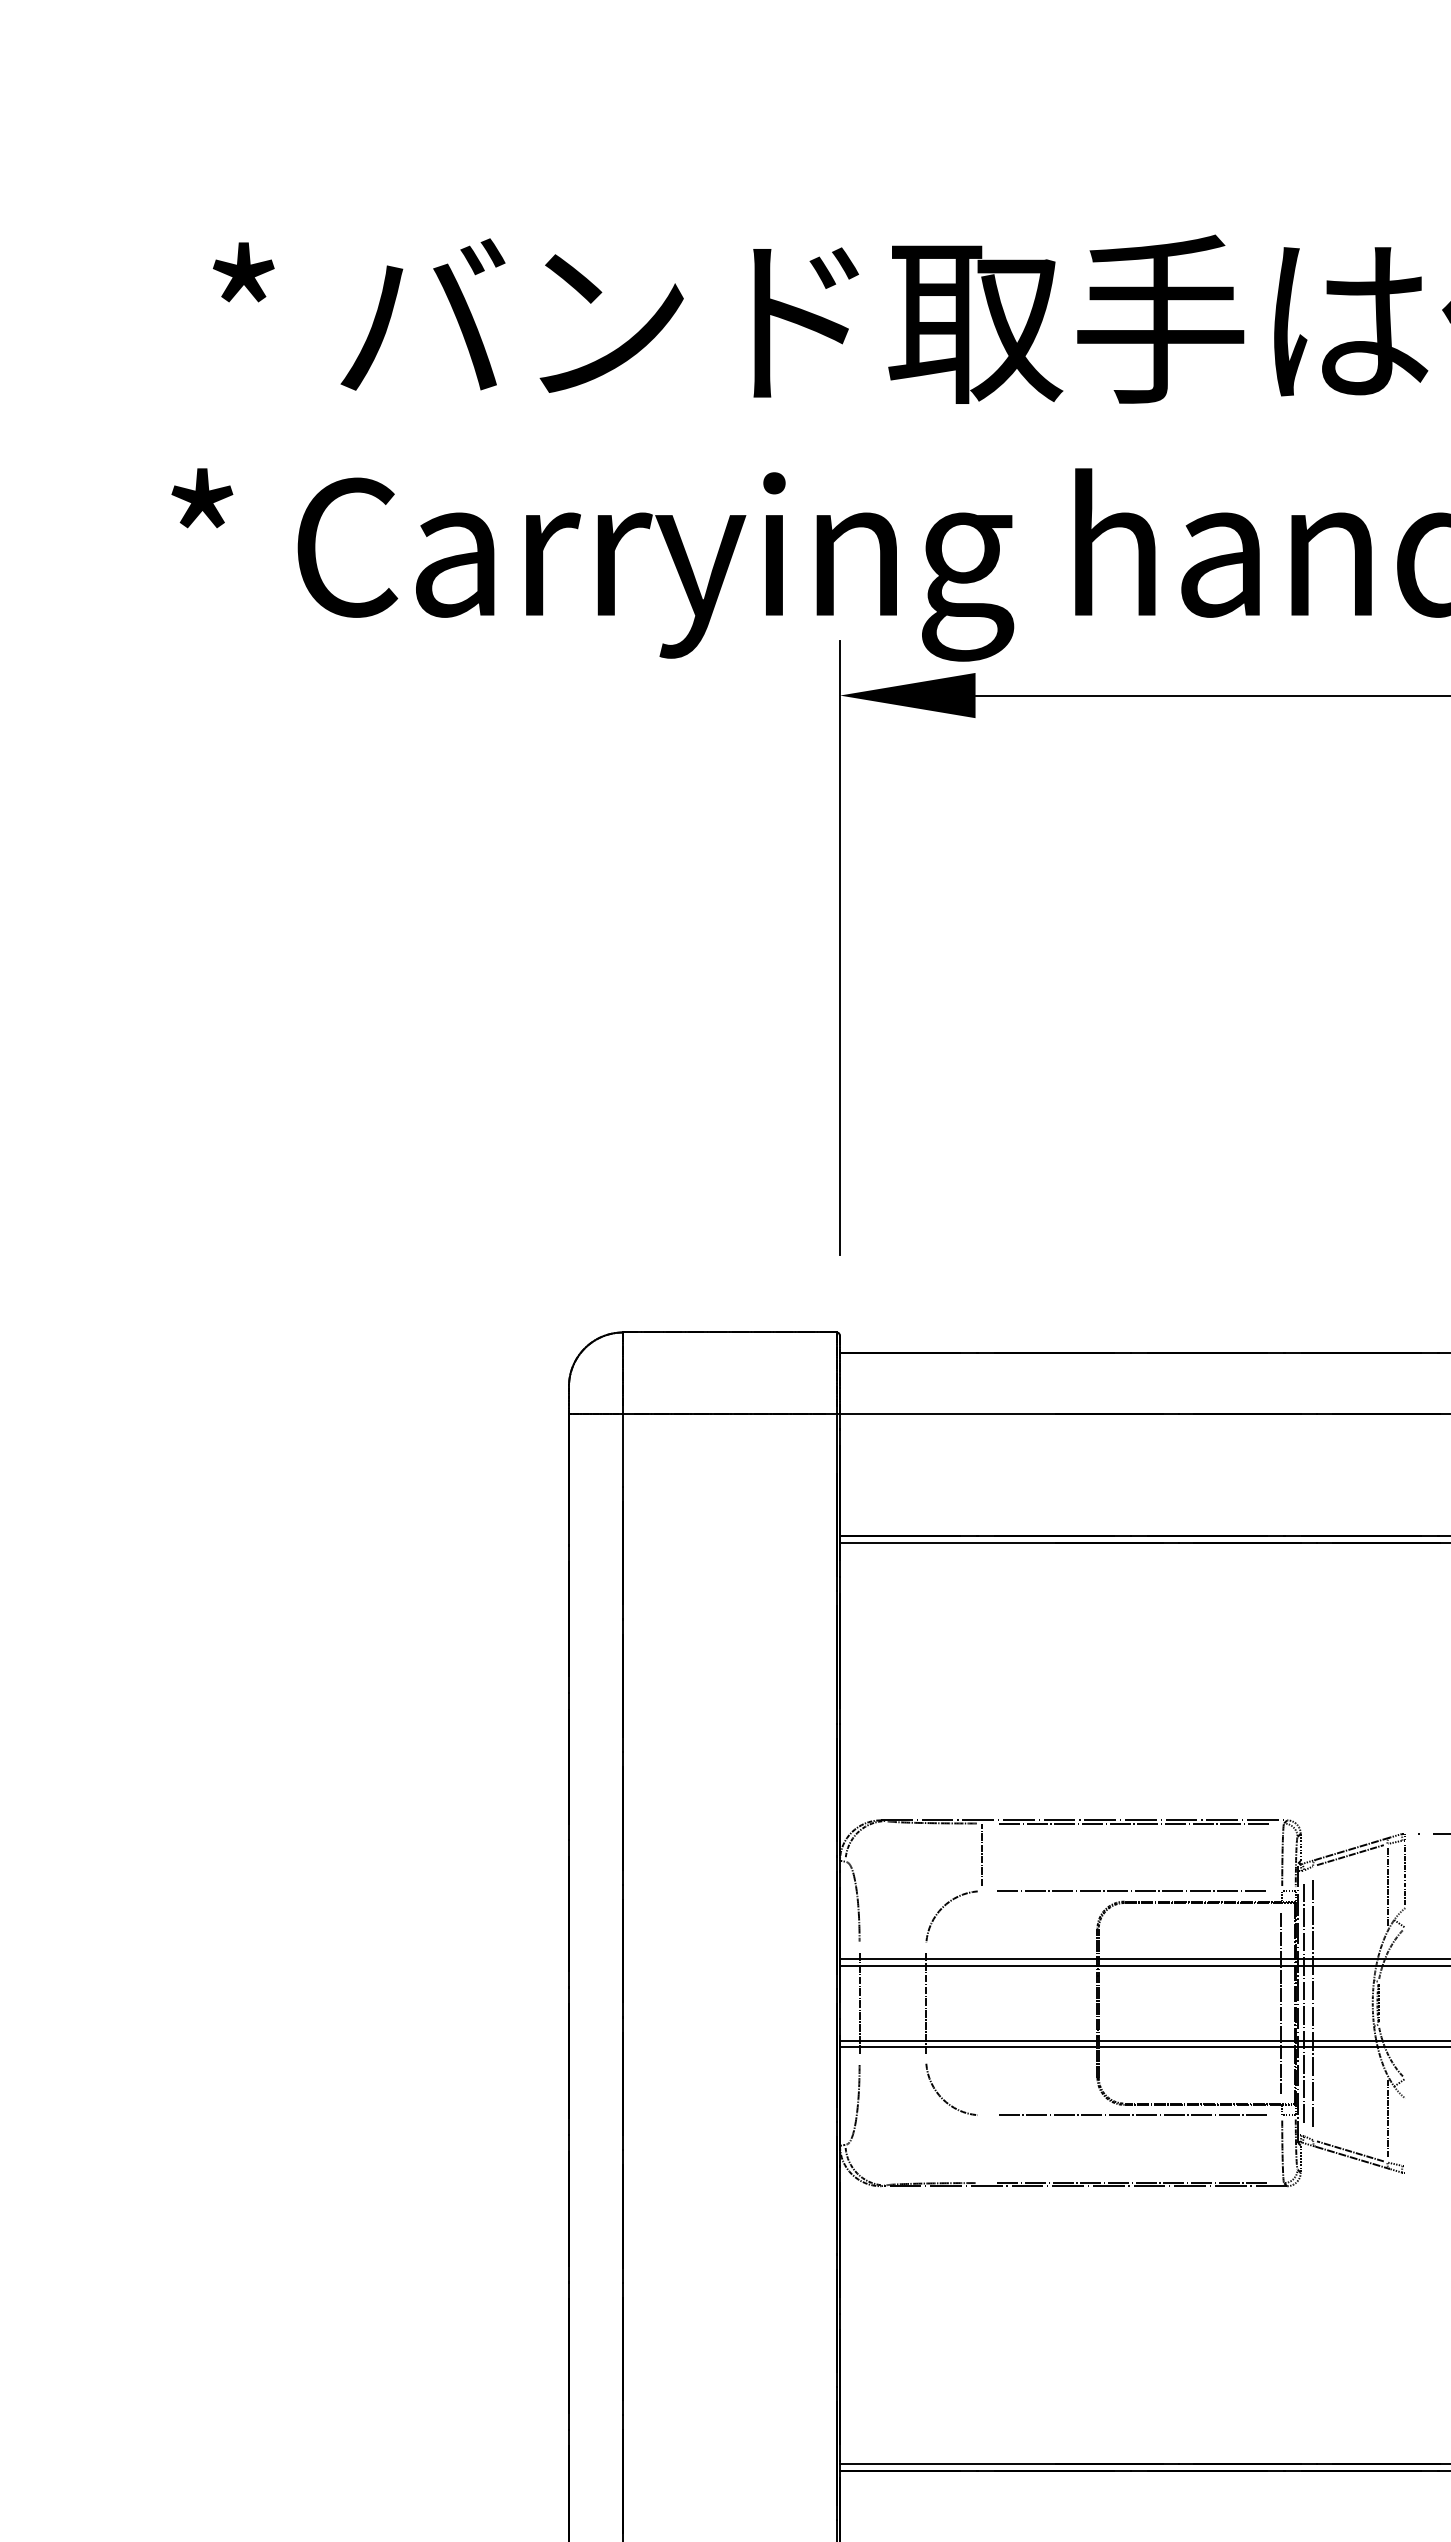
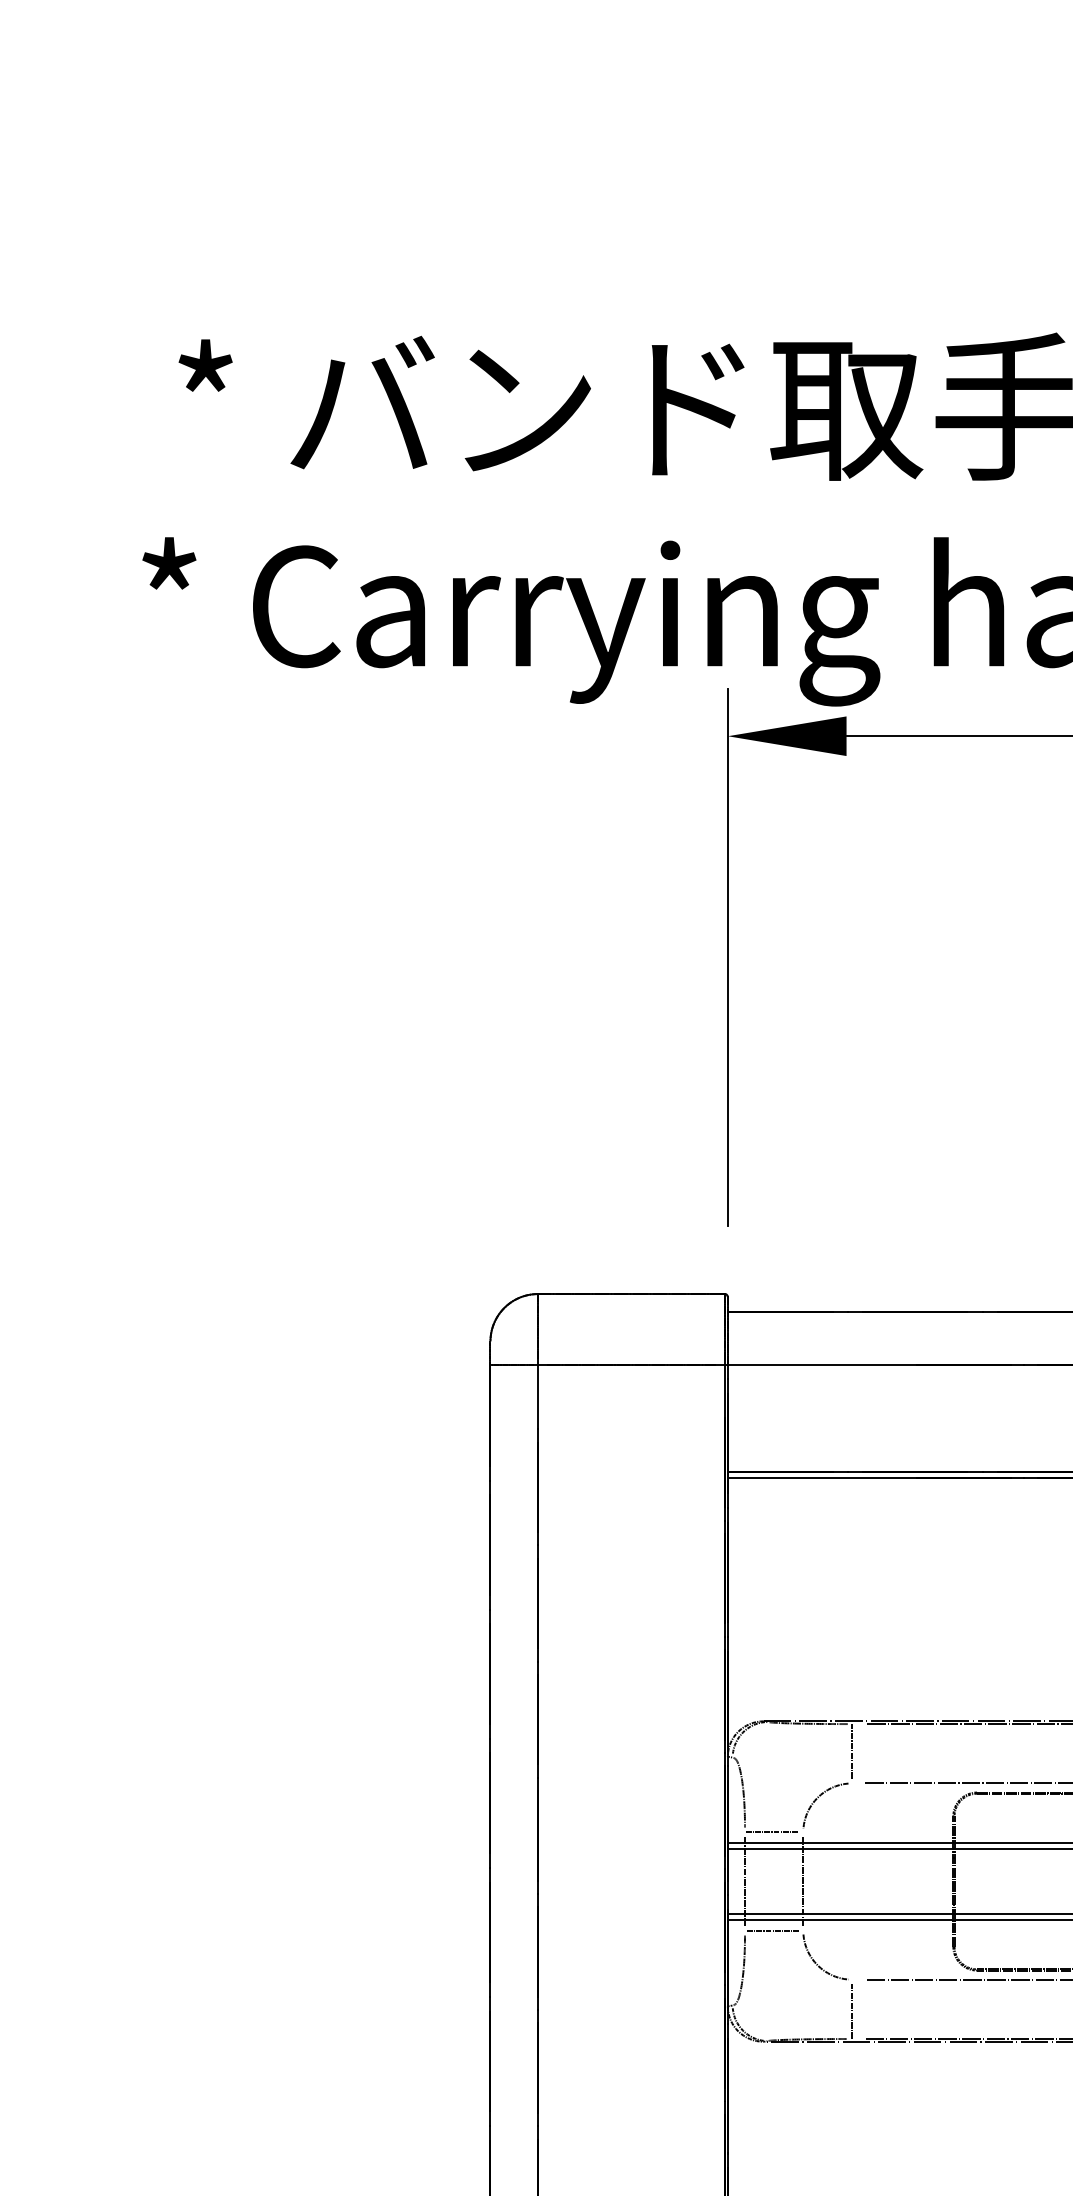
line: (890, 1947) -> (772, 1832), added
line: (890, 2059) -> (772, 1930), added
line: (982, 2151) -> (852, 2011), added

